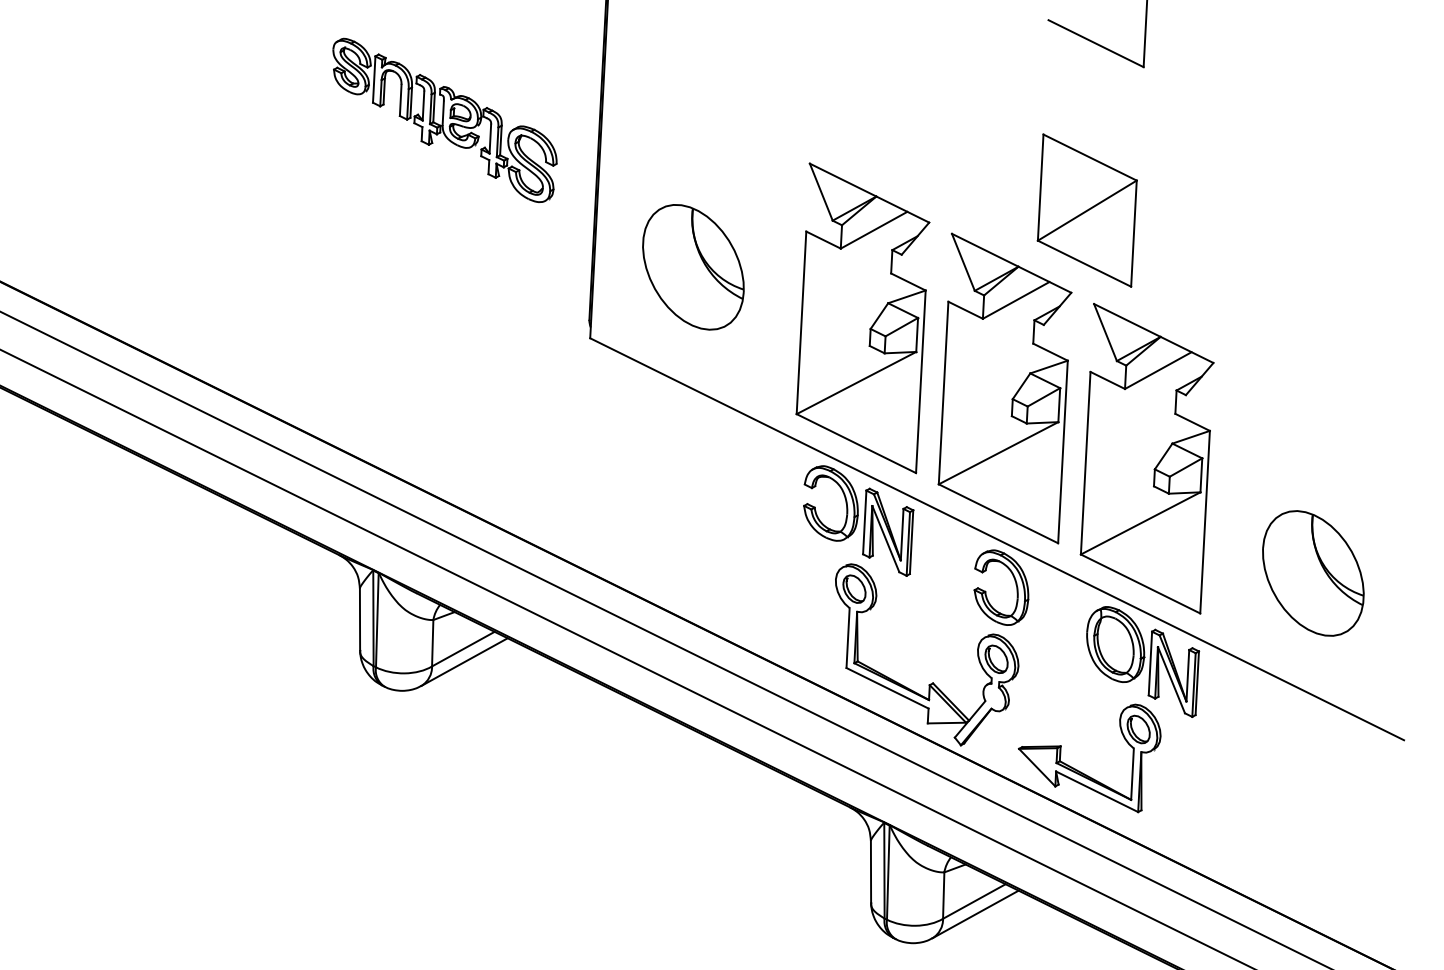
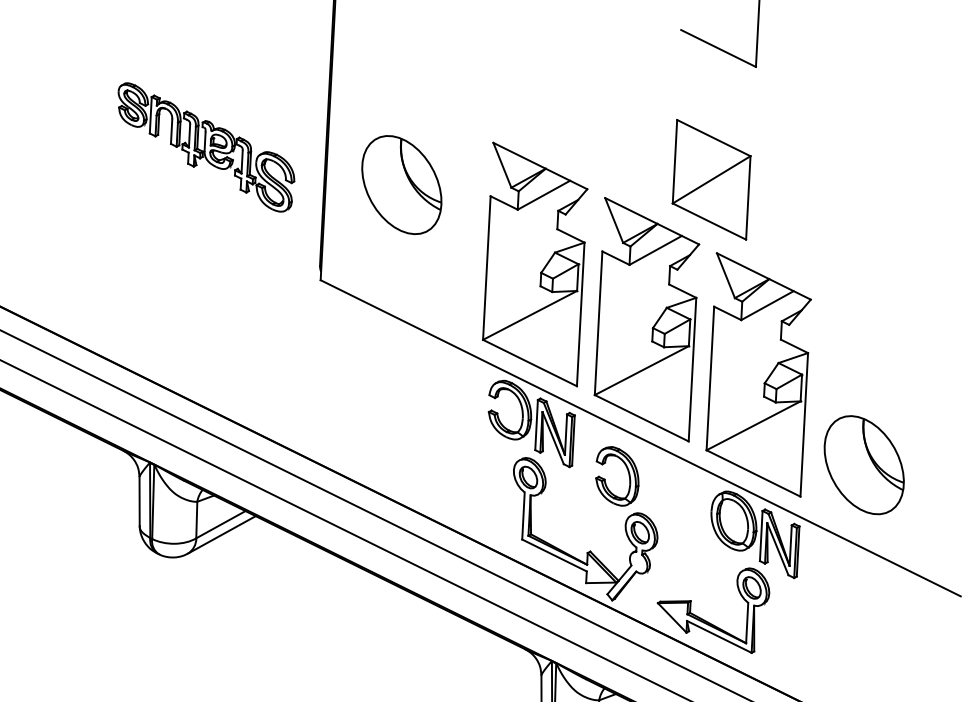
part: (444, 119) -> (206, 146), moved
part: (693, 267) -> (401, 185), moved
part: (1313, 573) -> (864, 465), moved
part: (1015, 585) -> (628, 474), moved

